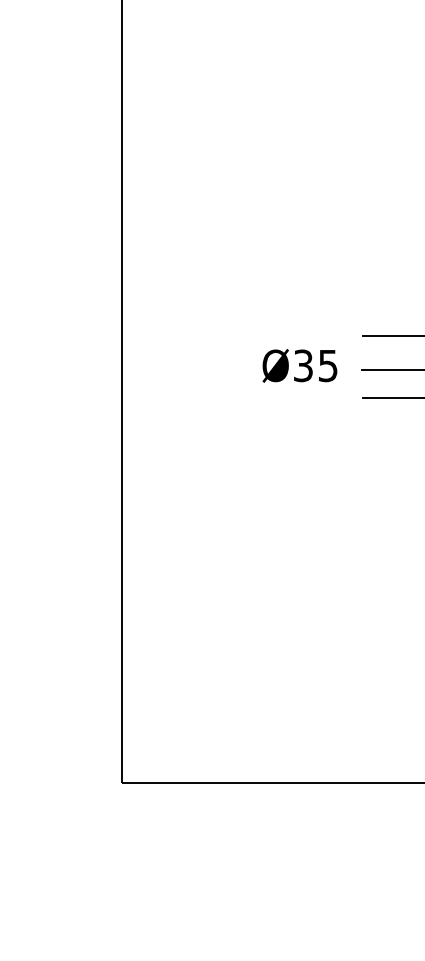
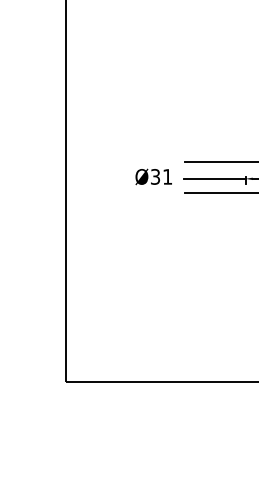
text: (327, 364) -> (167, 176), Ø35 -> Ø31

